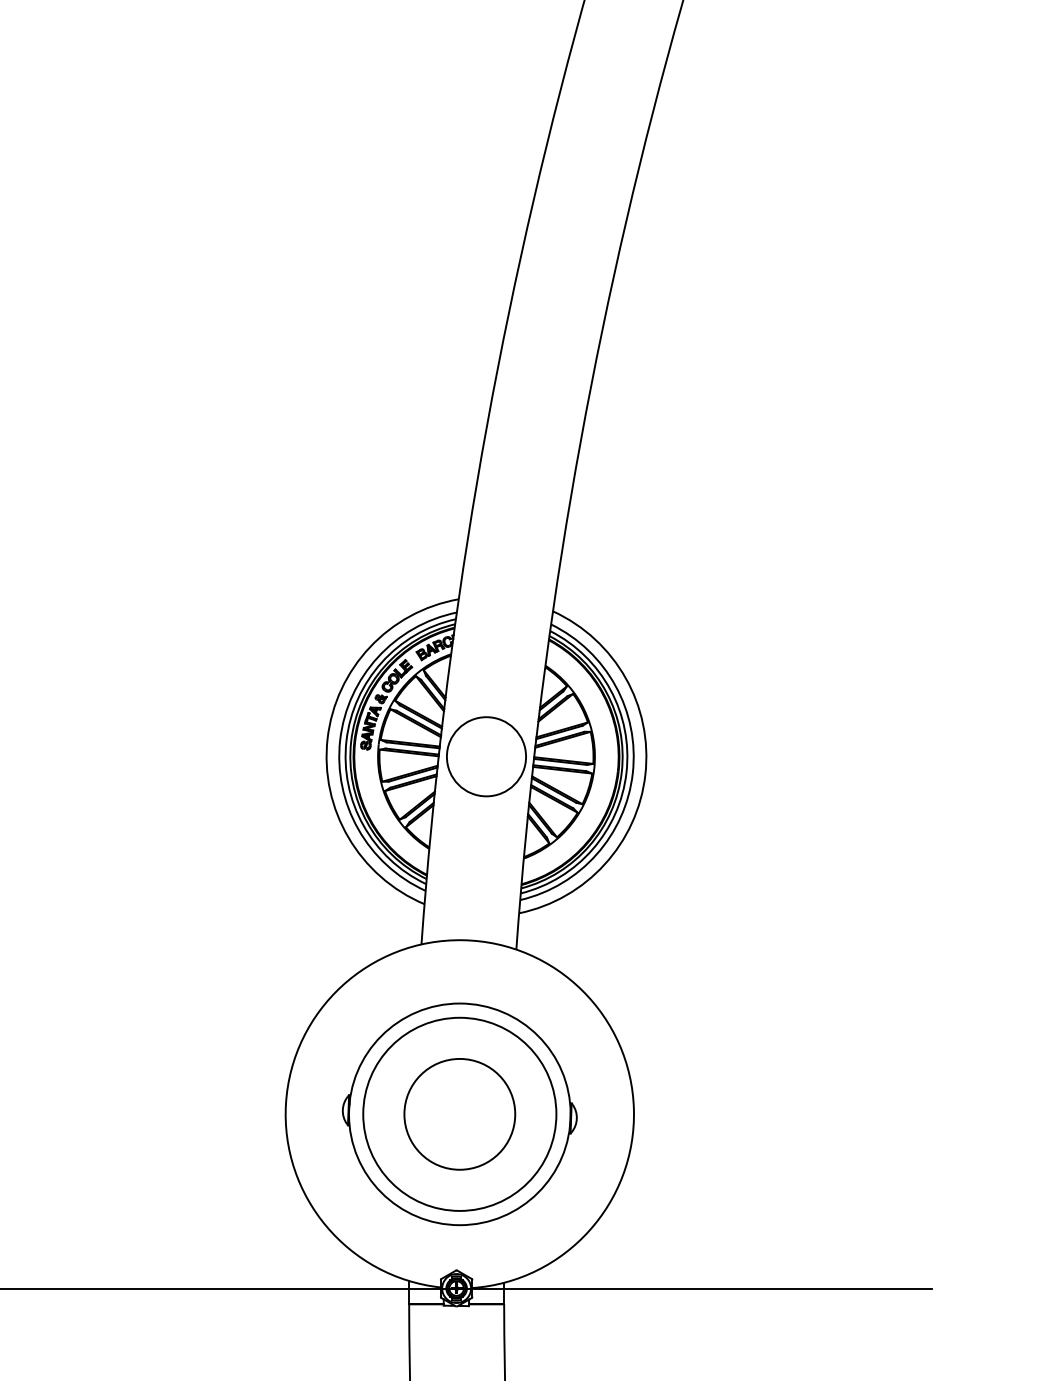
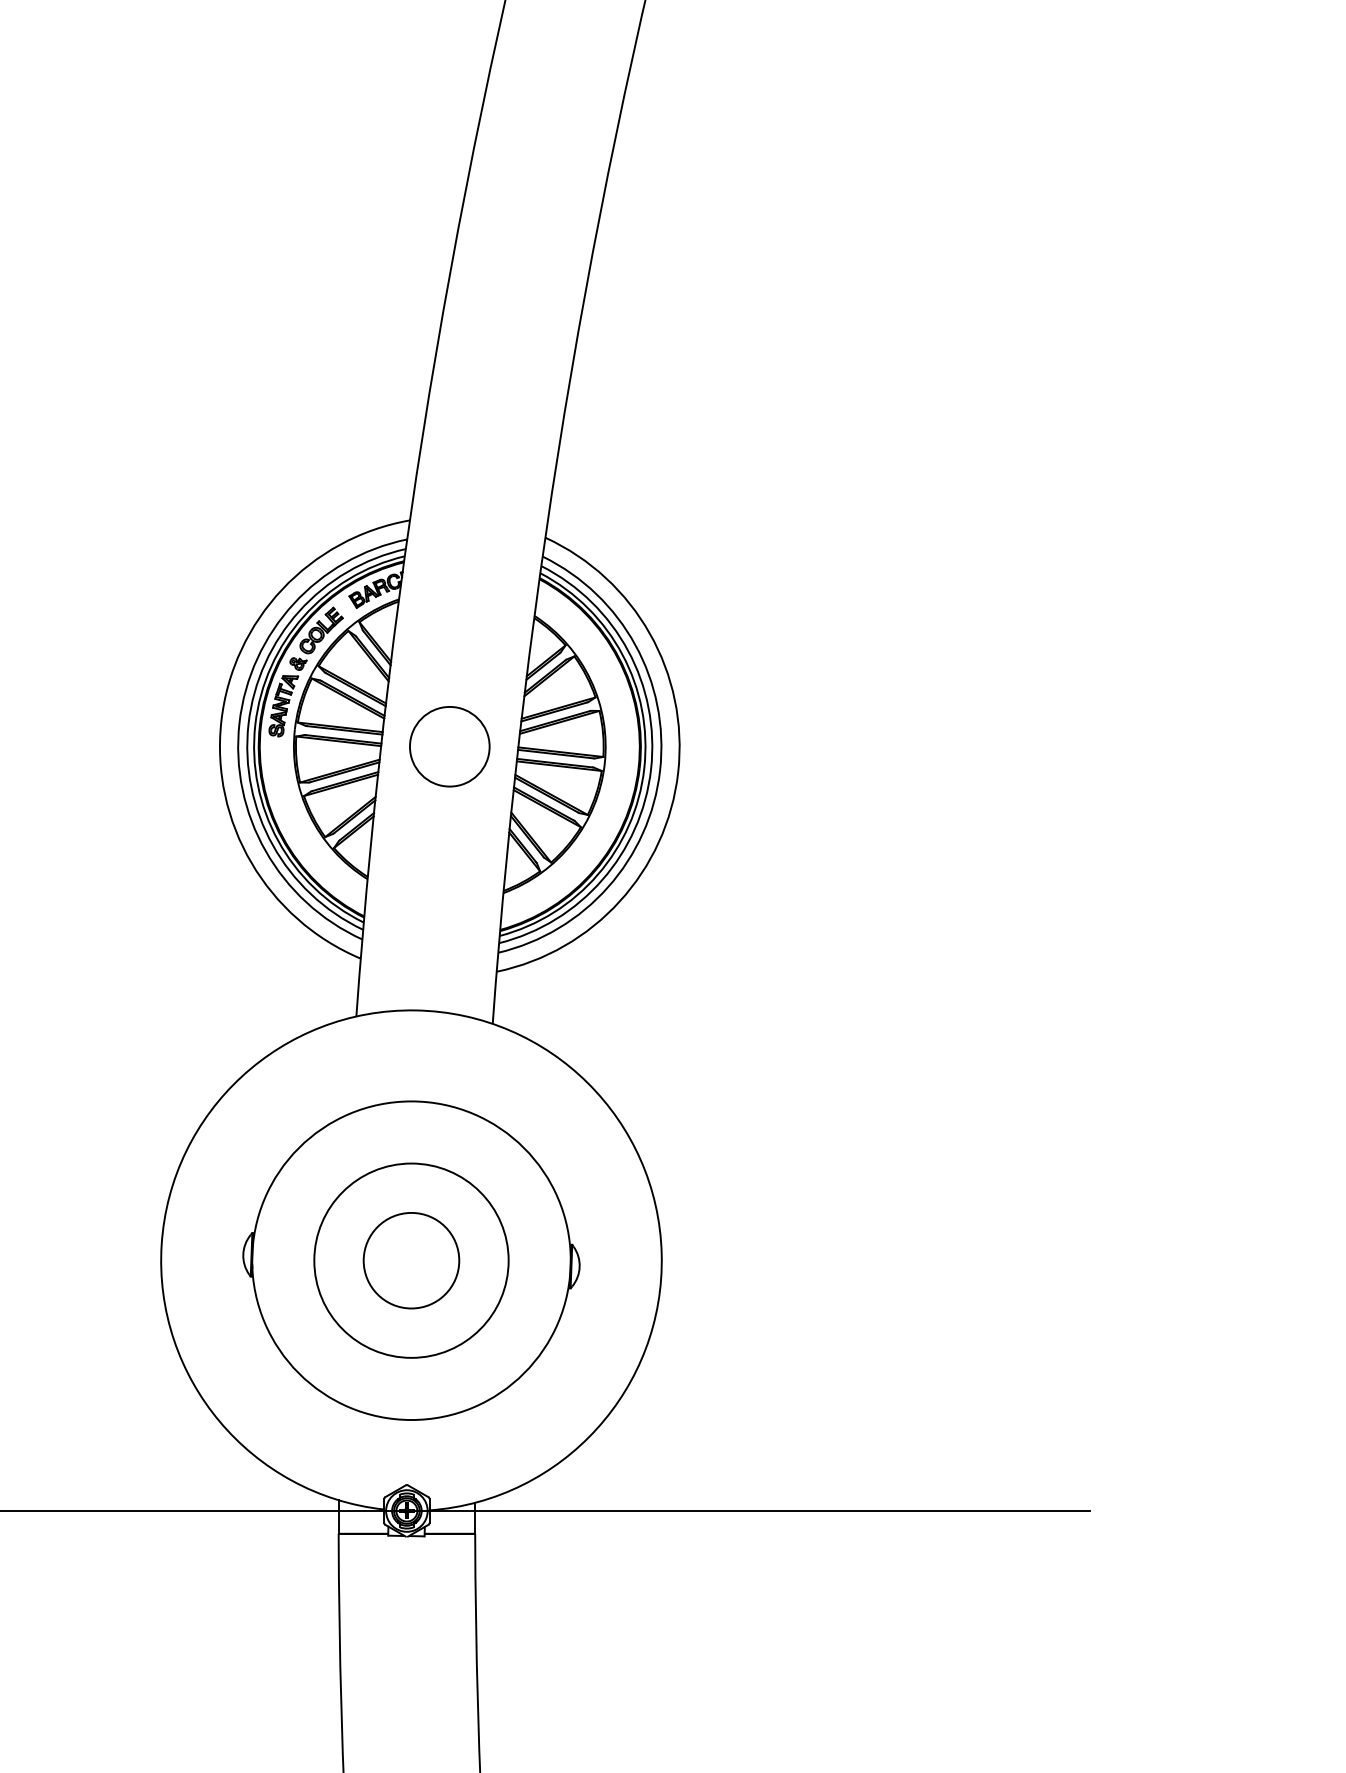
circle: (486, 756) -> (449, 746), size x0.7
circle: (459, 1113) -> (411, 1259), size x0.6
circle: (459, 1113) -> (411, 1259), size x0.7

